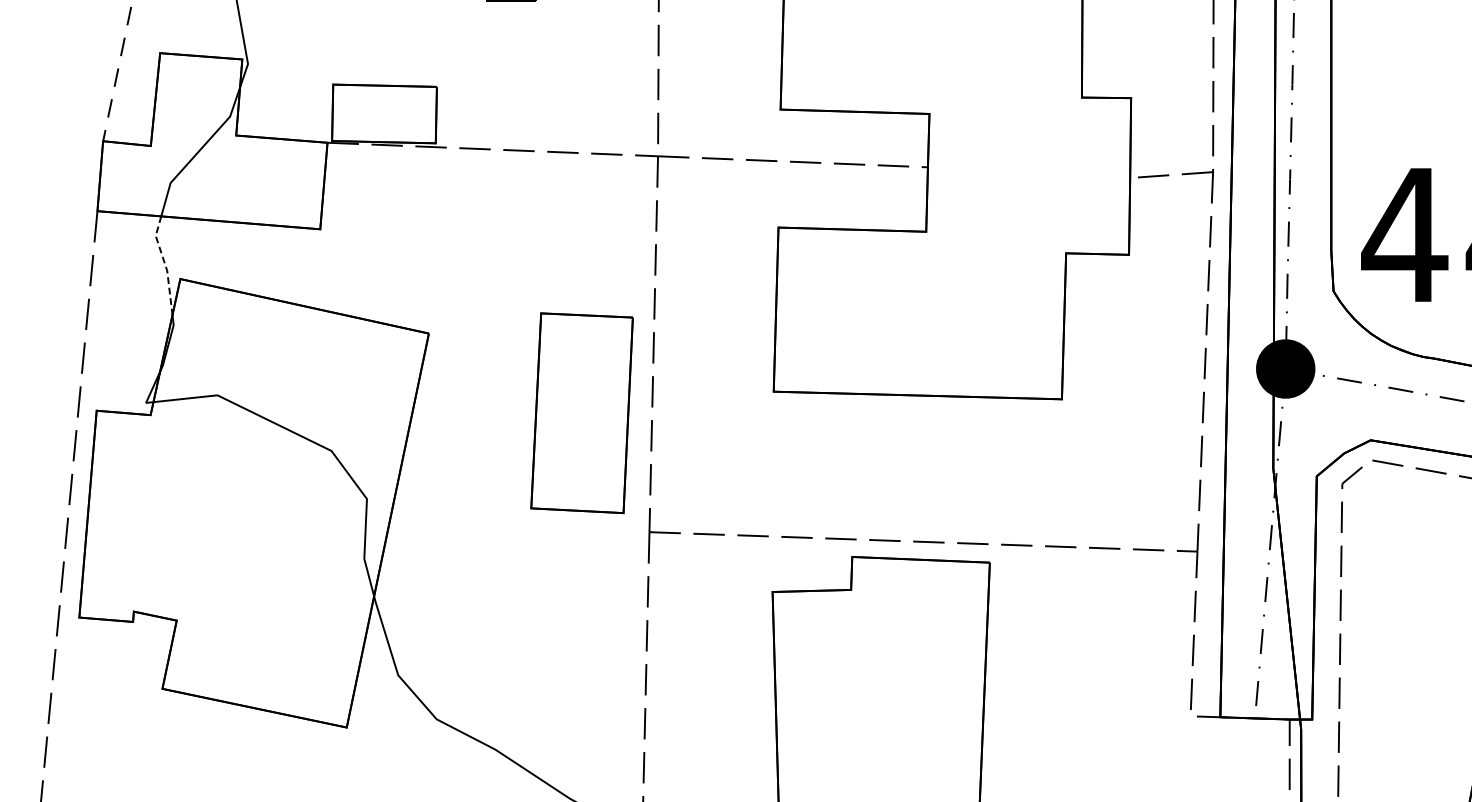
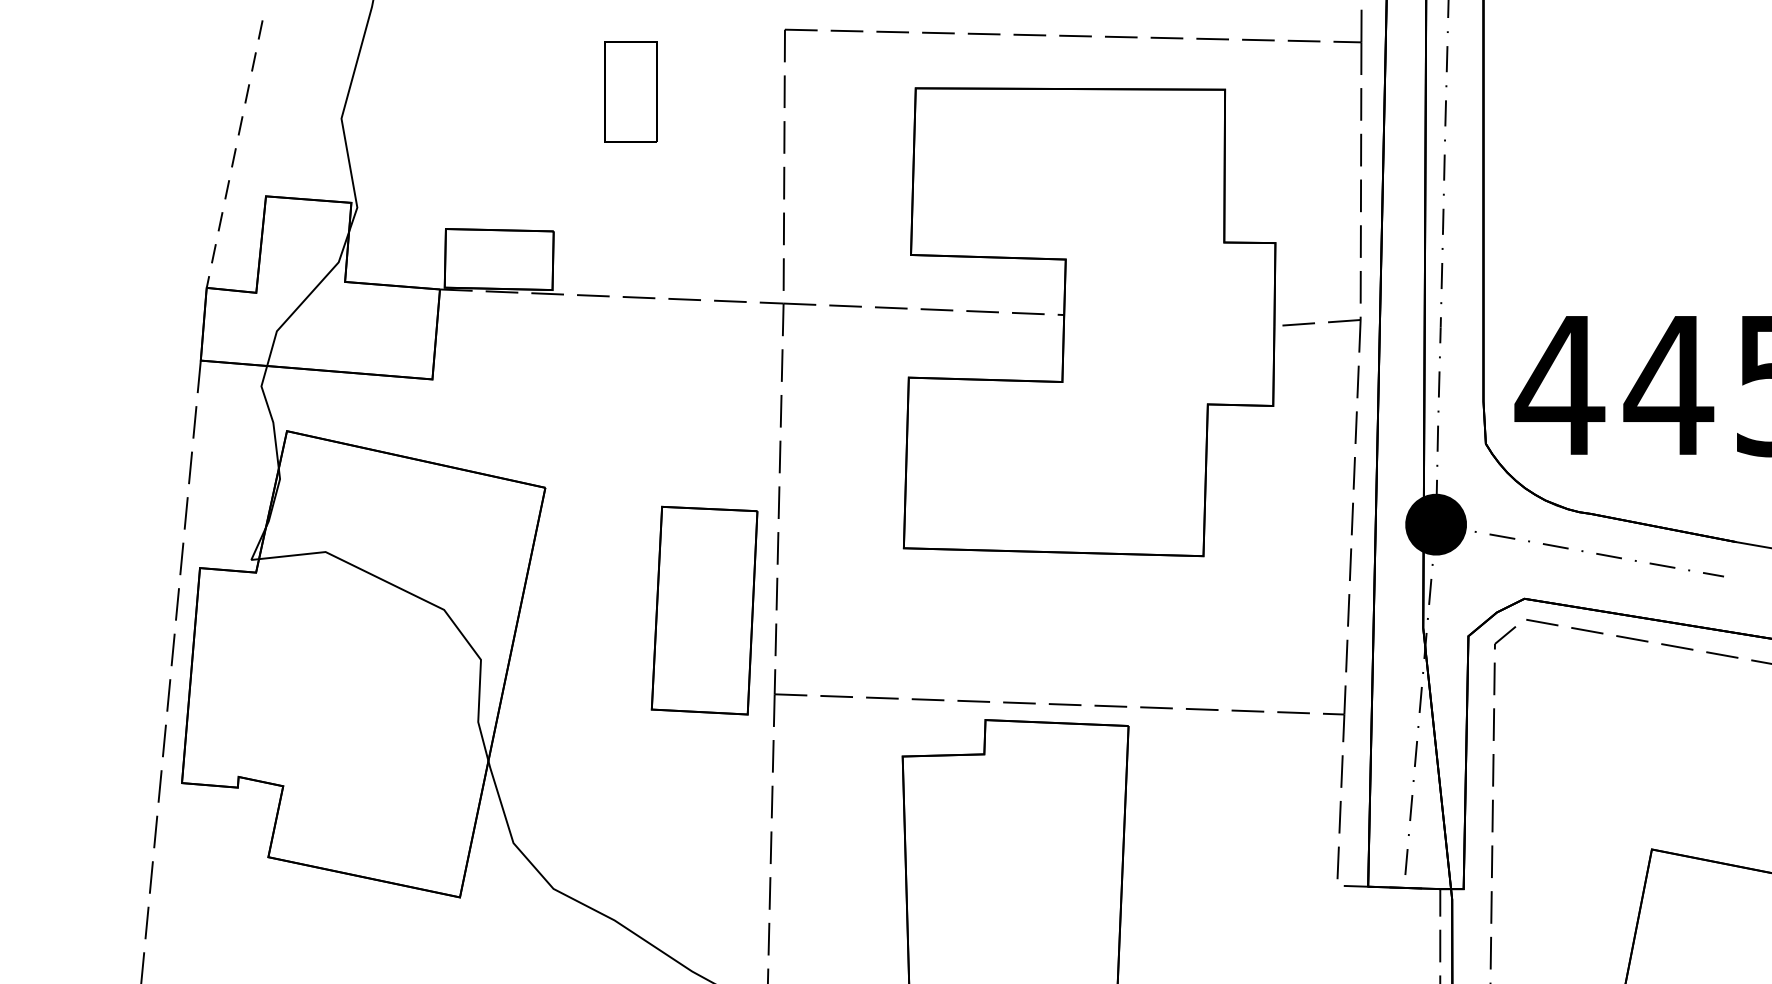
line: (165, 264) -> (271, 416), dashed -> solid
part: (581, 413) -> (704, 610), moved

